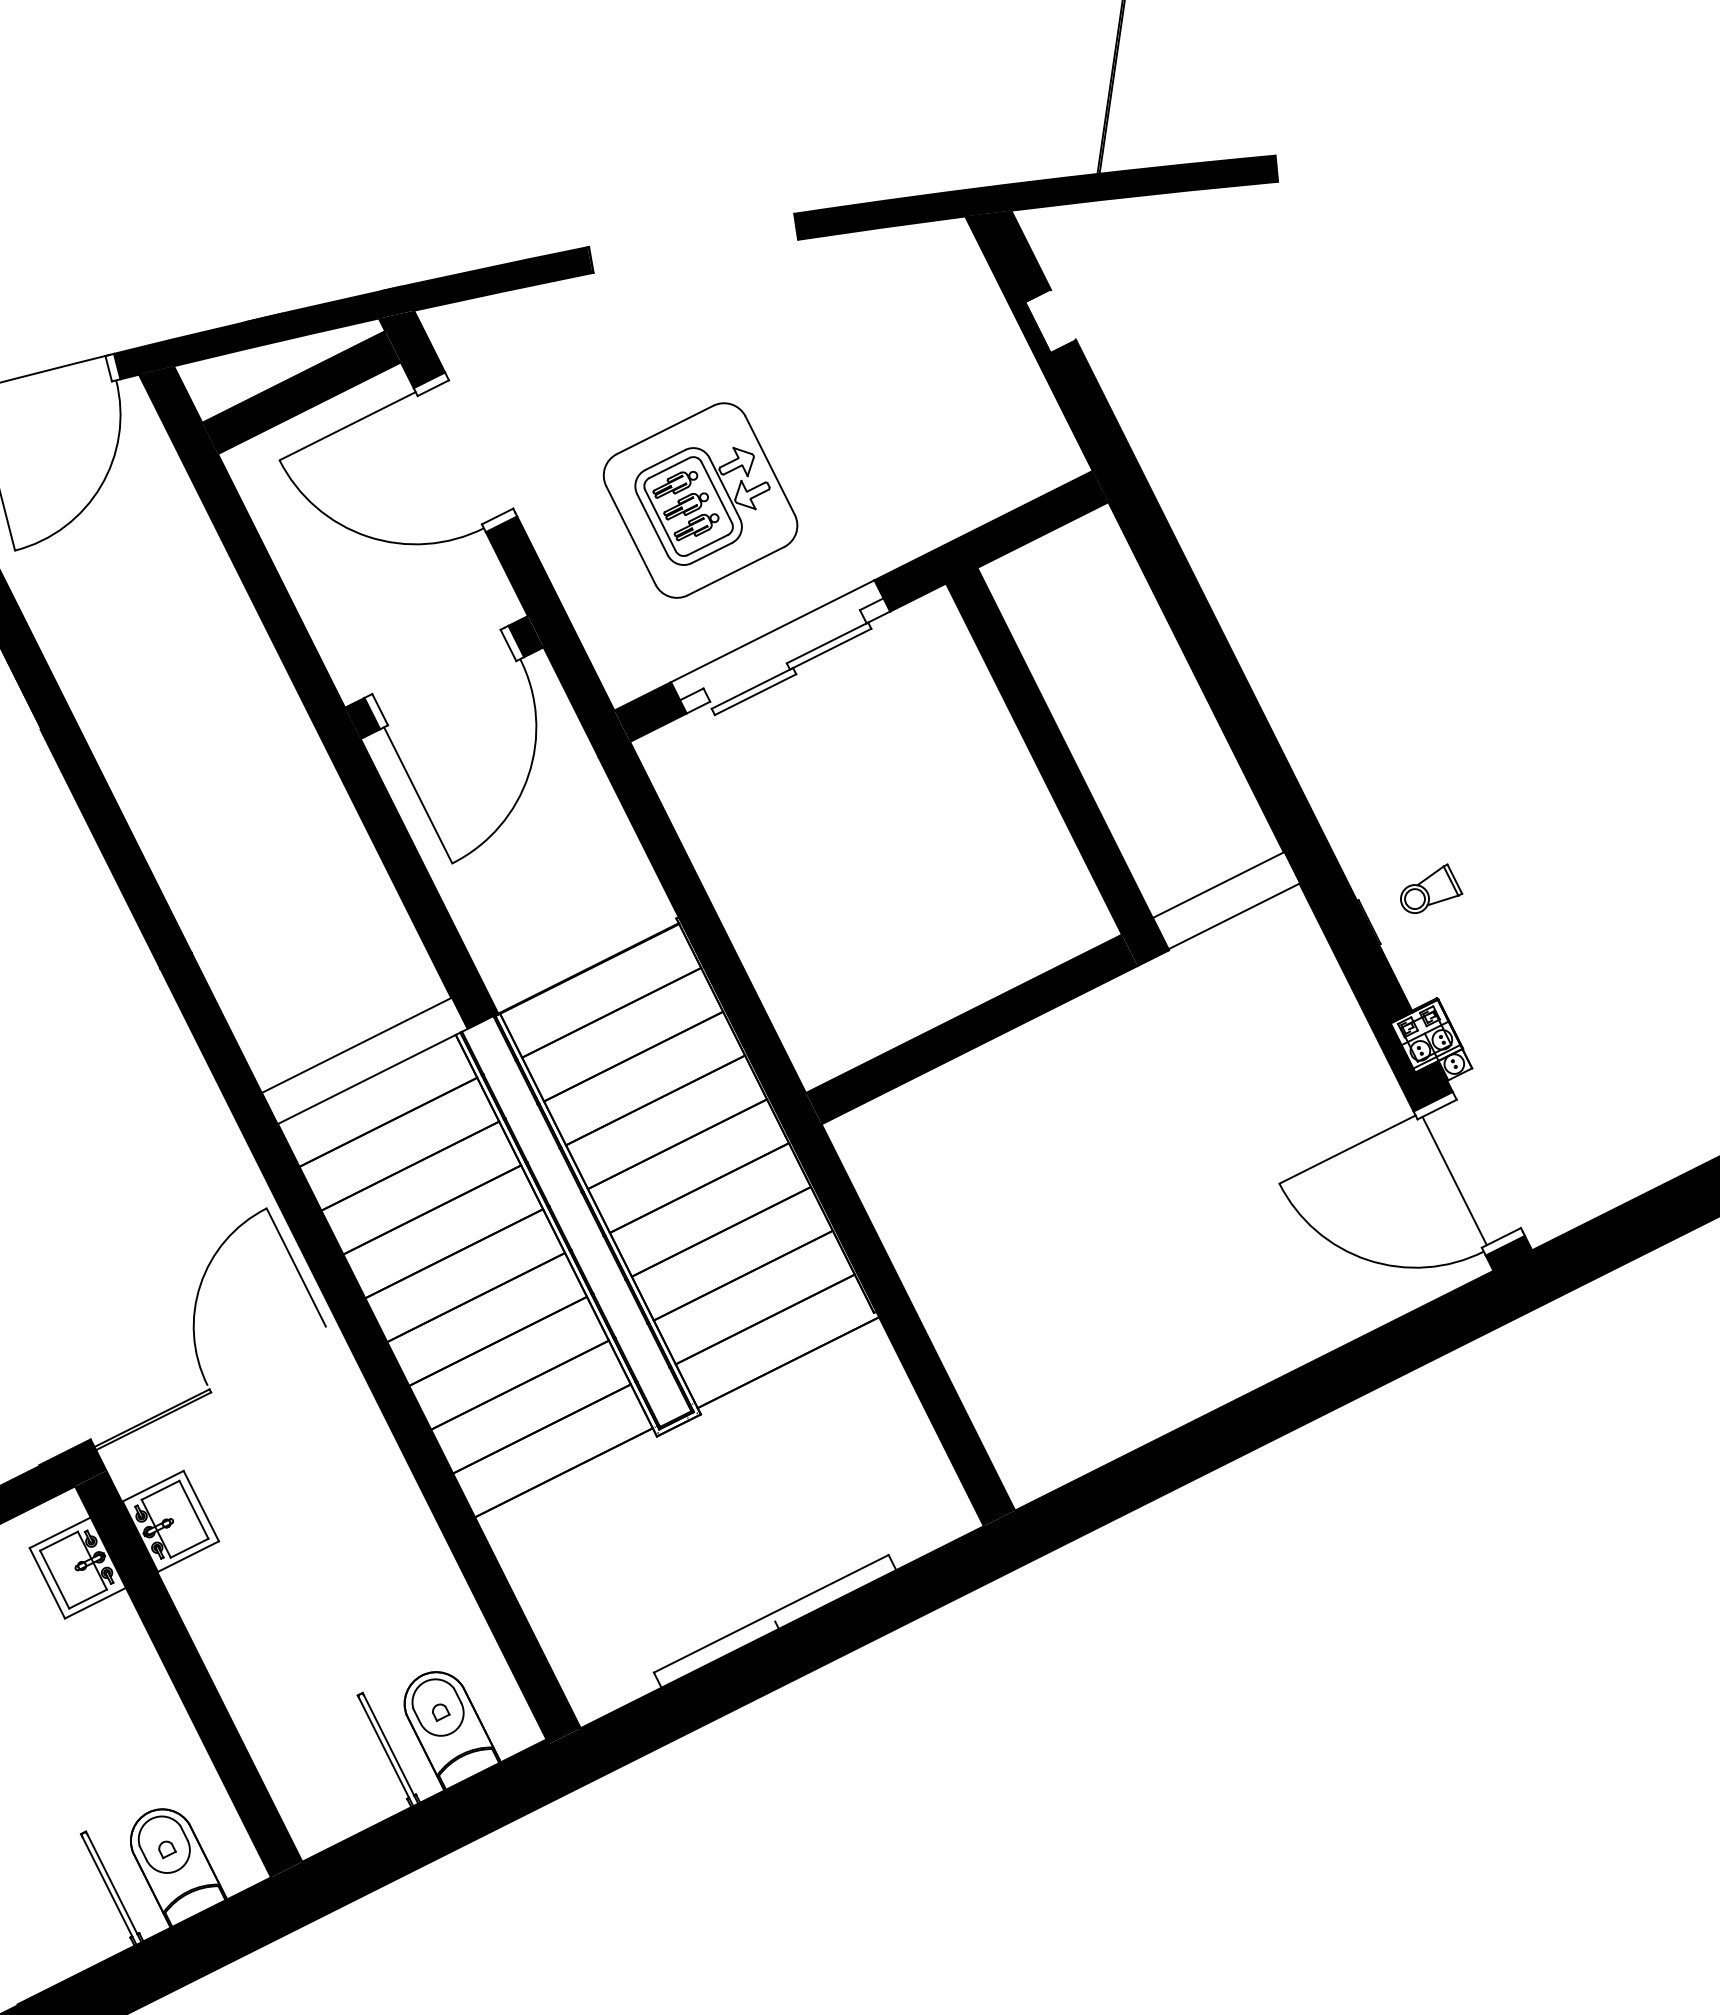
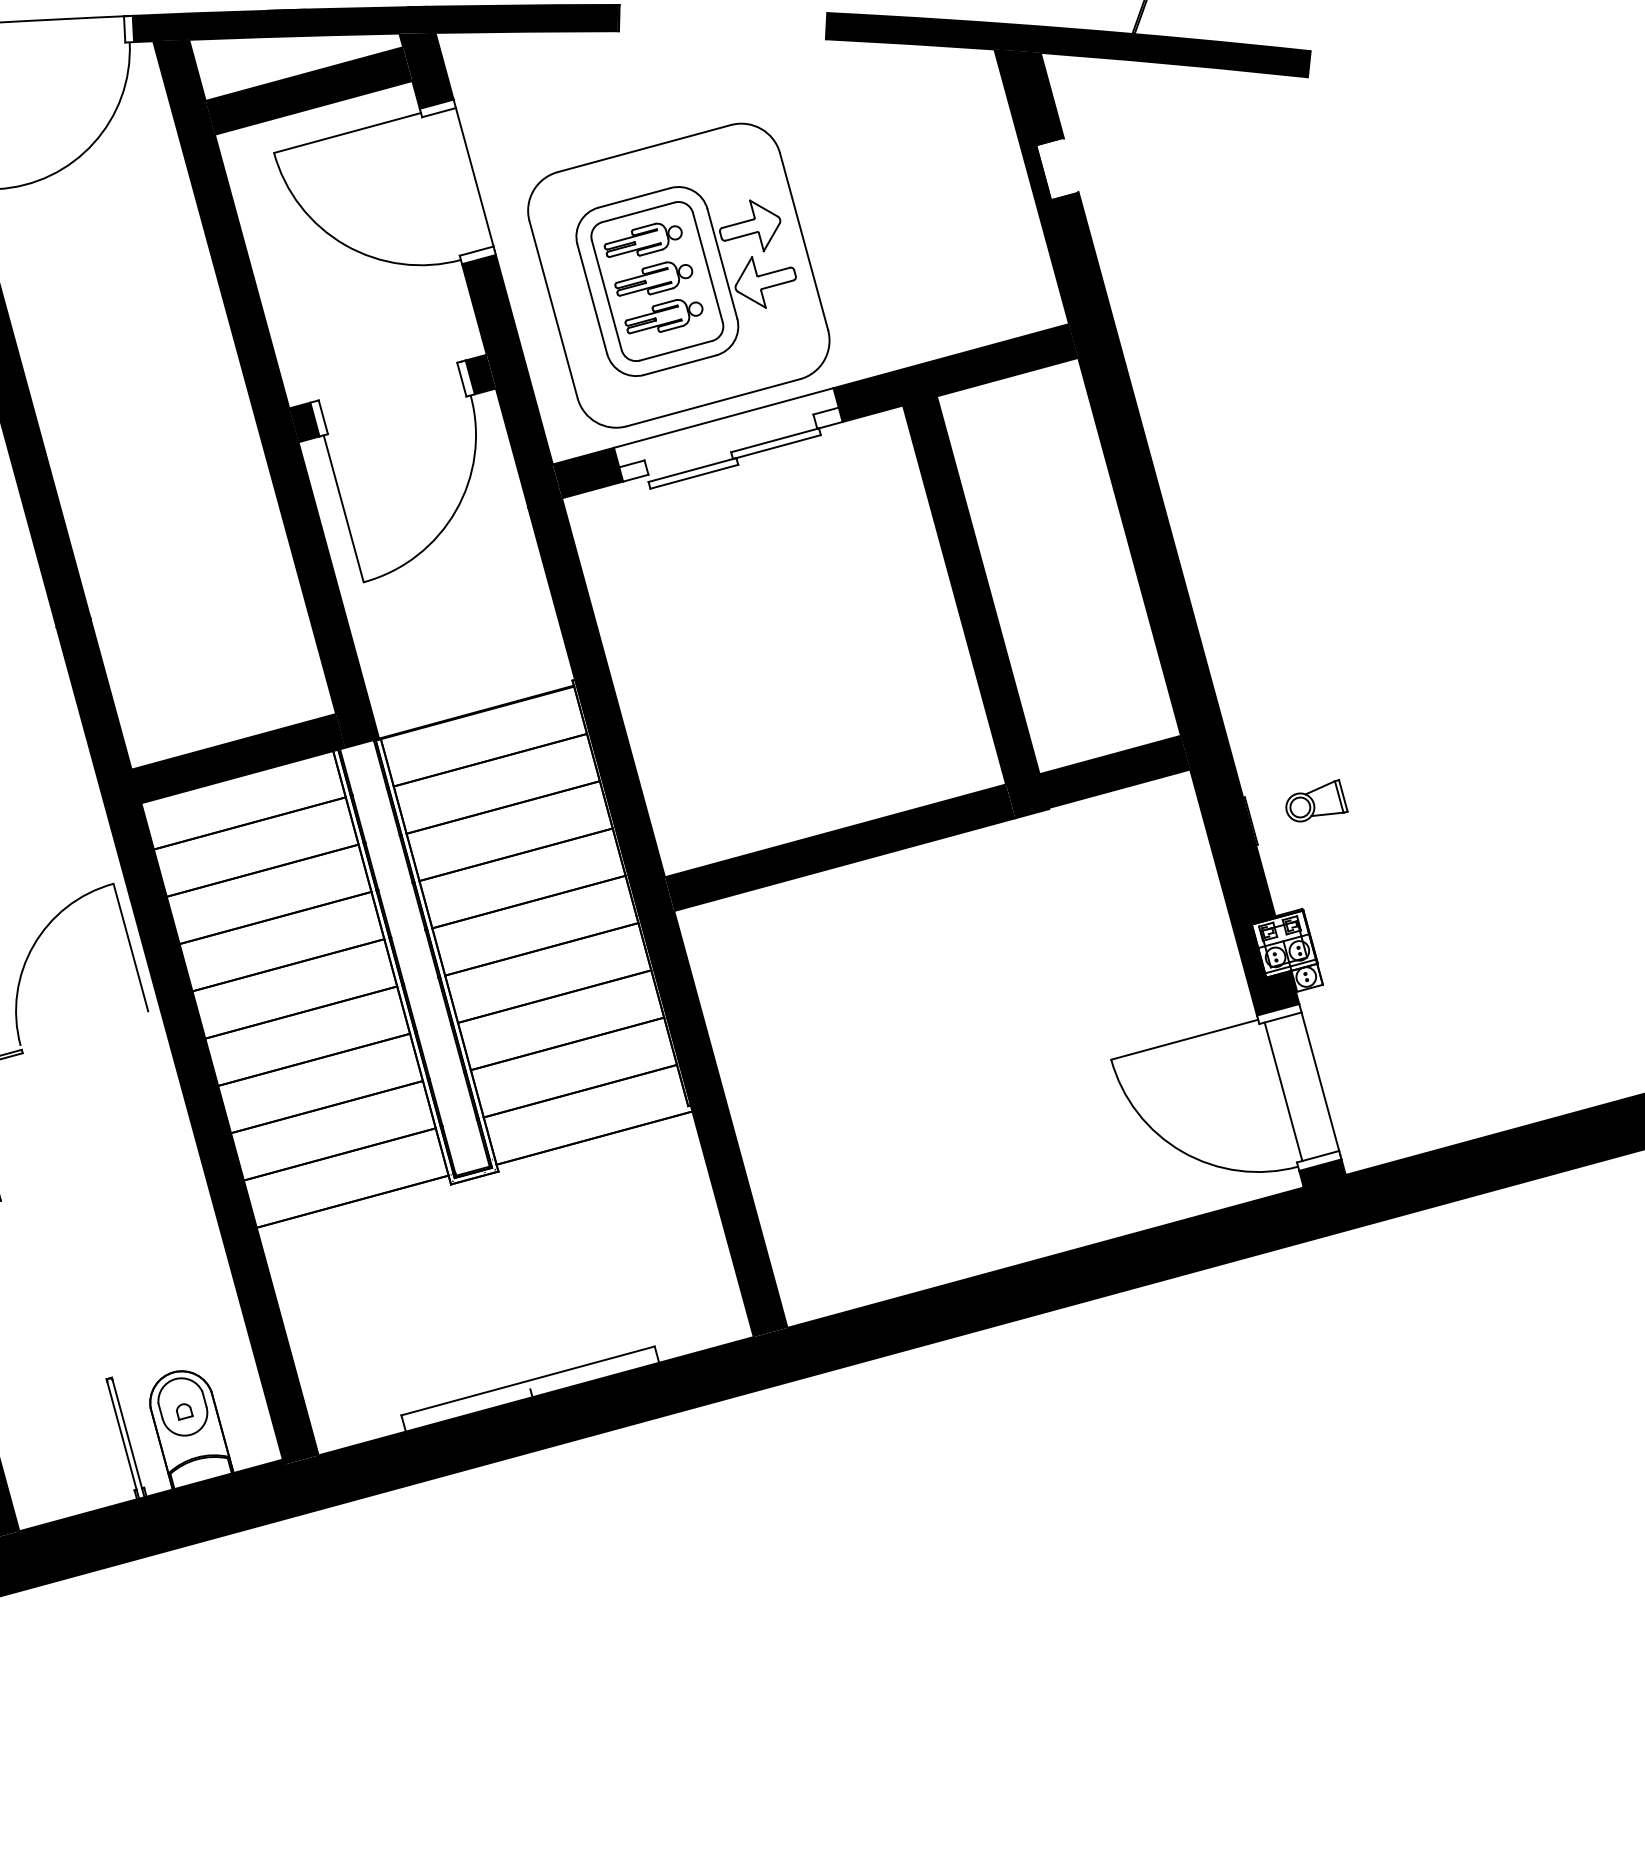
line: (481, 444) -> (475, 177), added
part: (700, 500) -> (678, 275), size x1.67
fill: (1225, 900) -> (1114, 771), added
fill: (363, 1061) -> (237, 758), added
line: (1488, 1163) -> (1320, 1081), added

